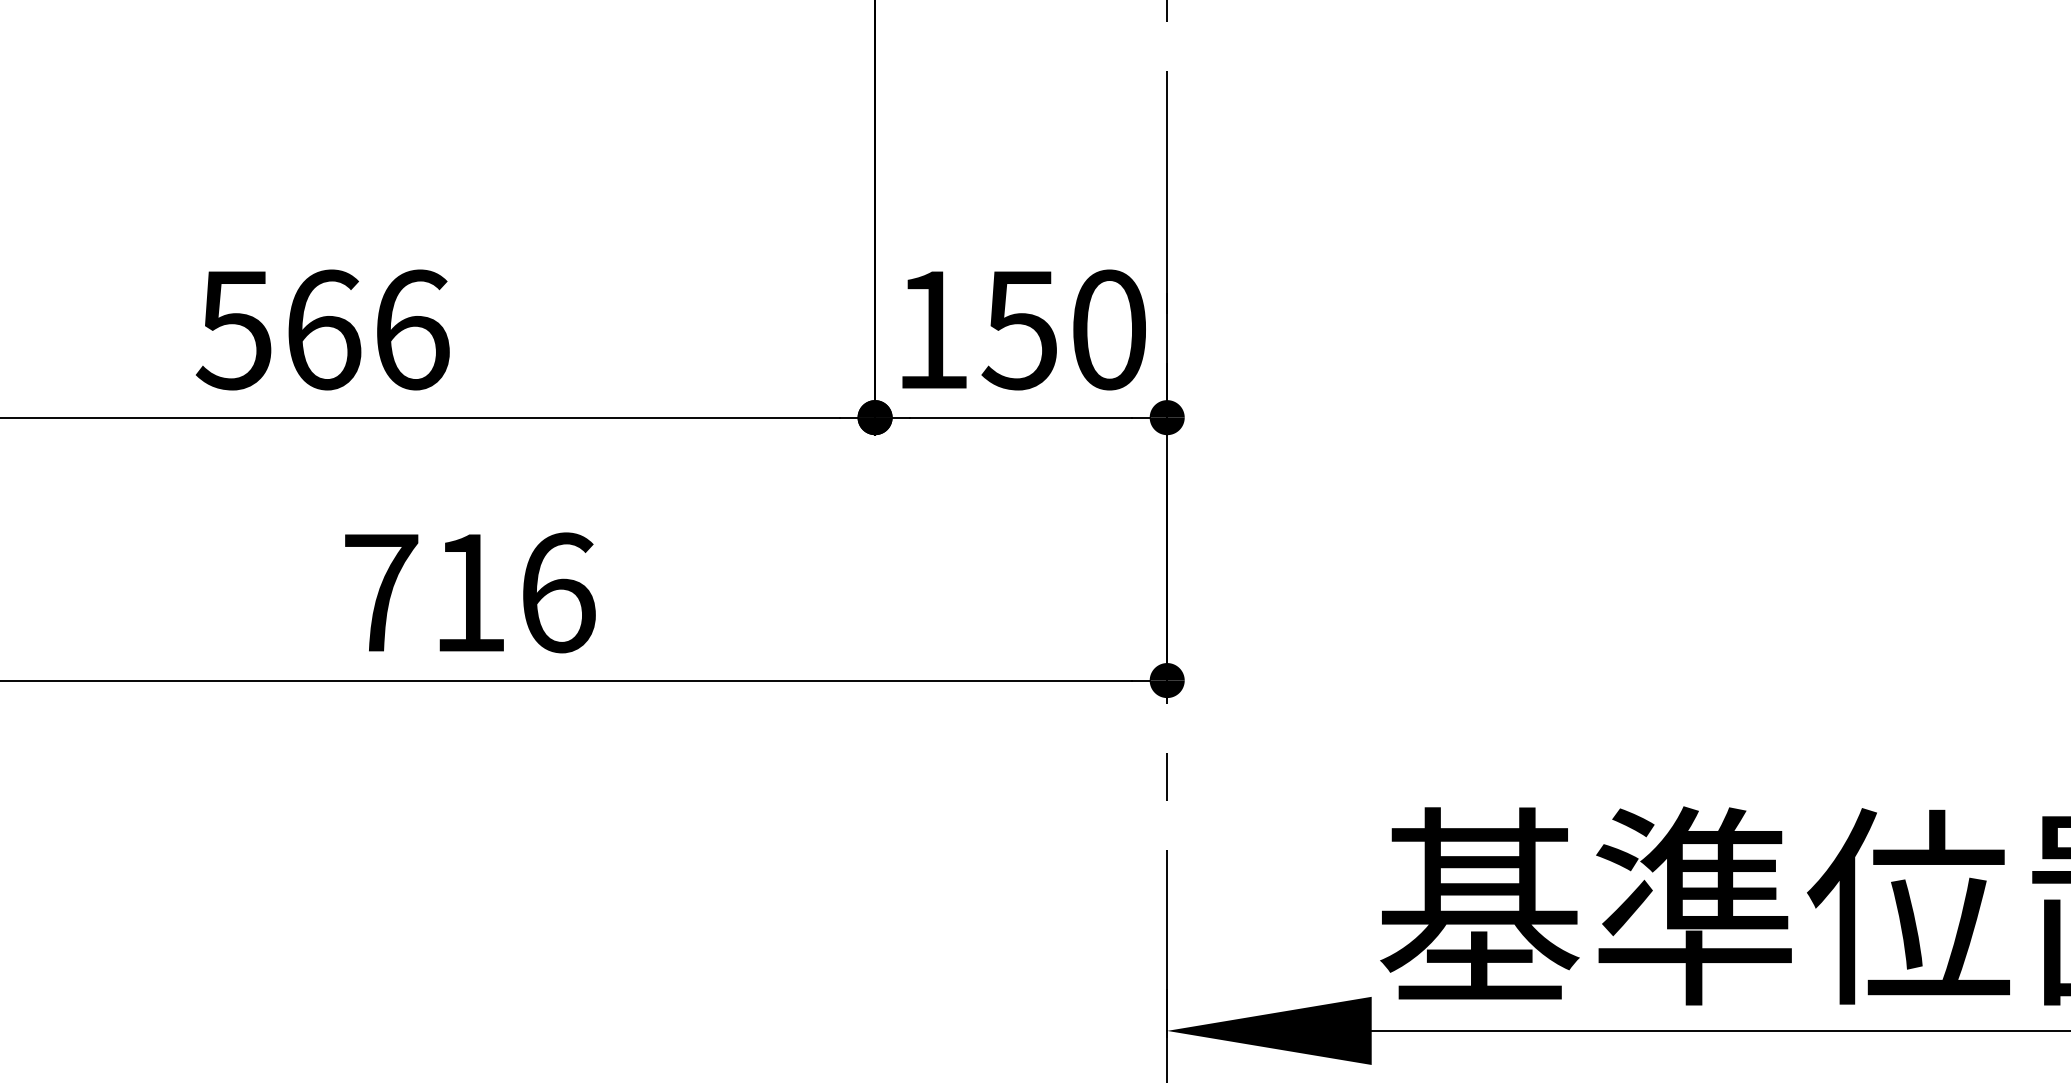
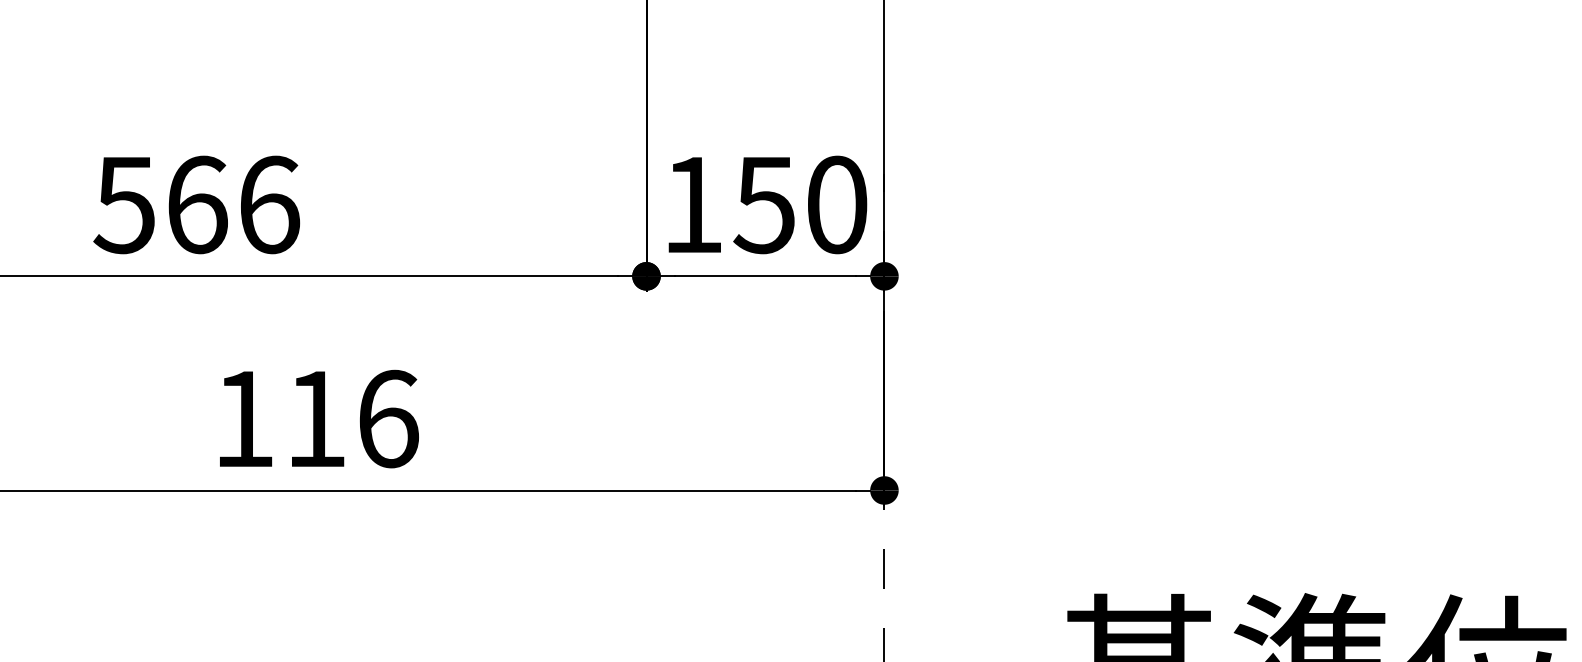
text: (381, 592) -> (244, 418), 716 -> 116

